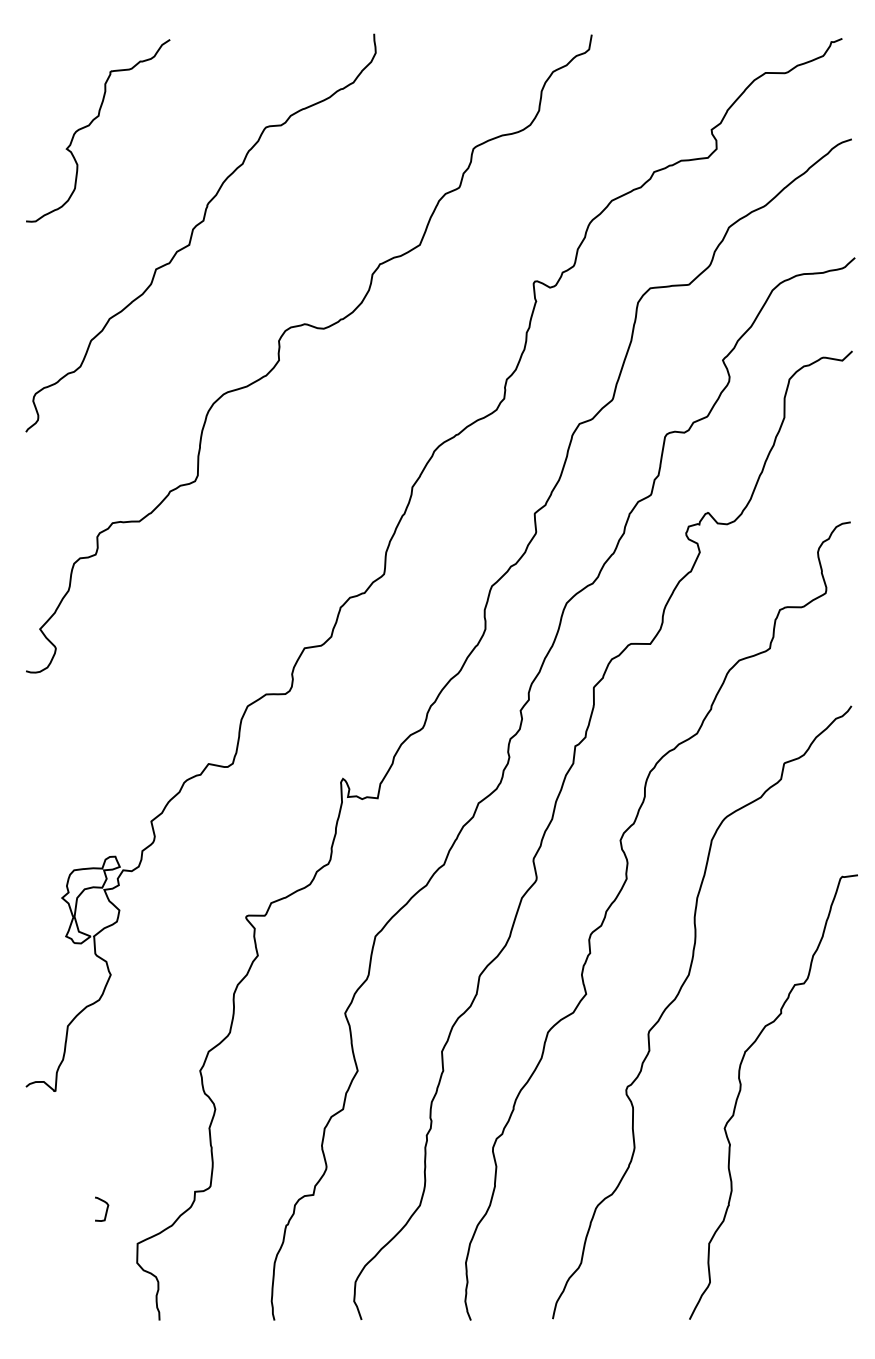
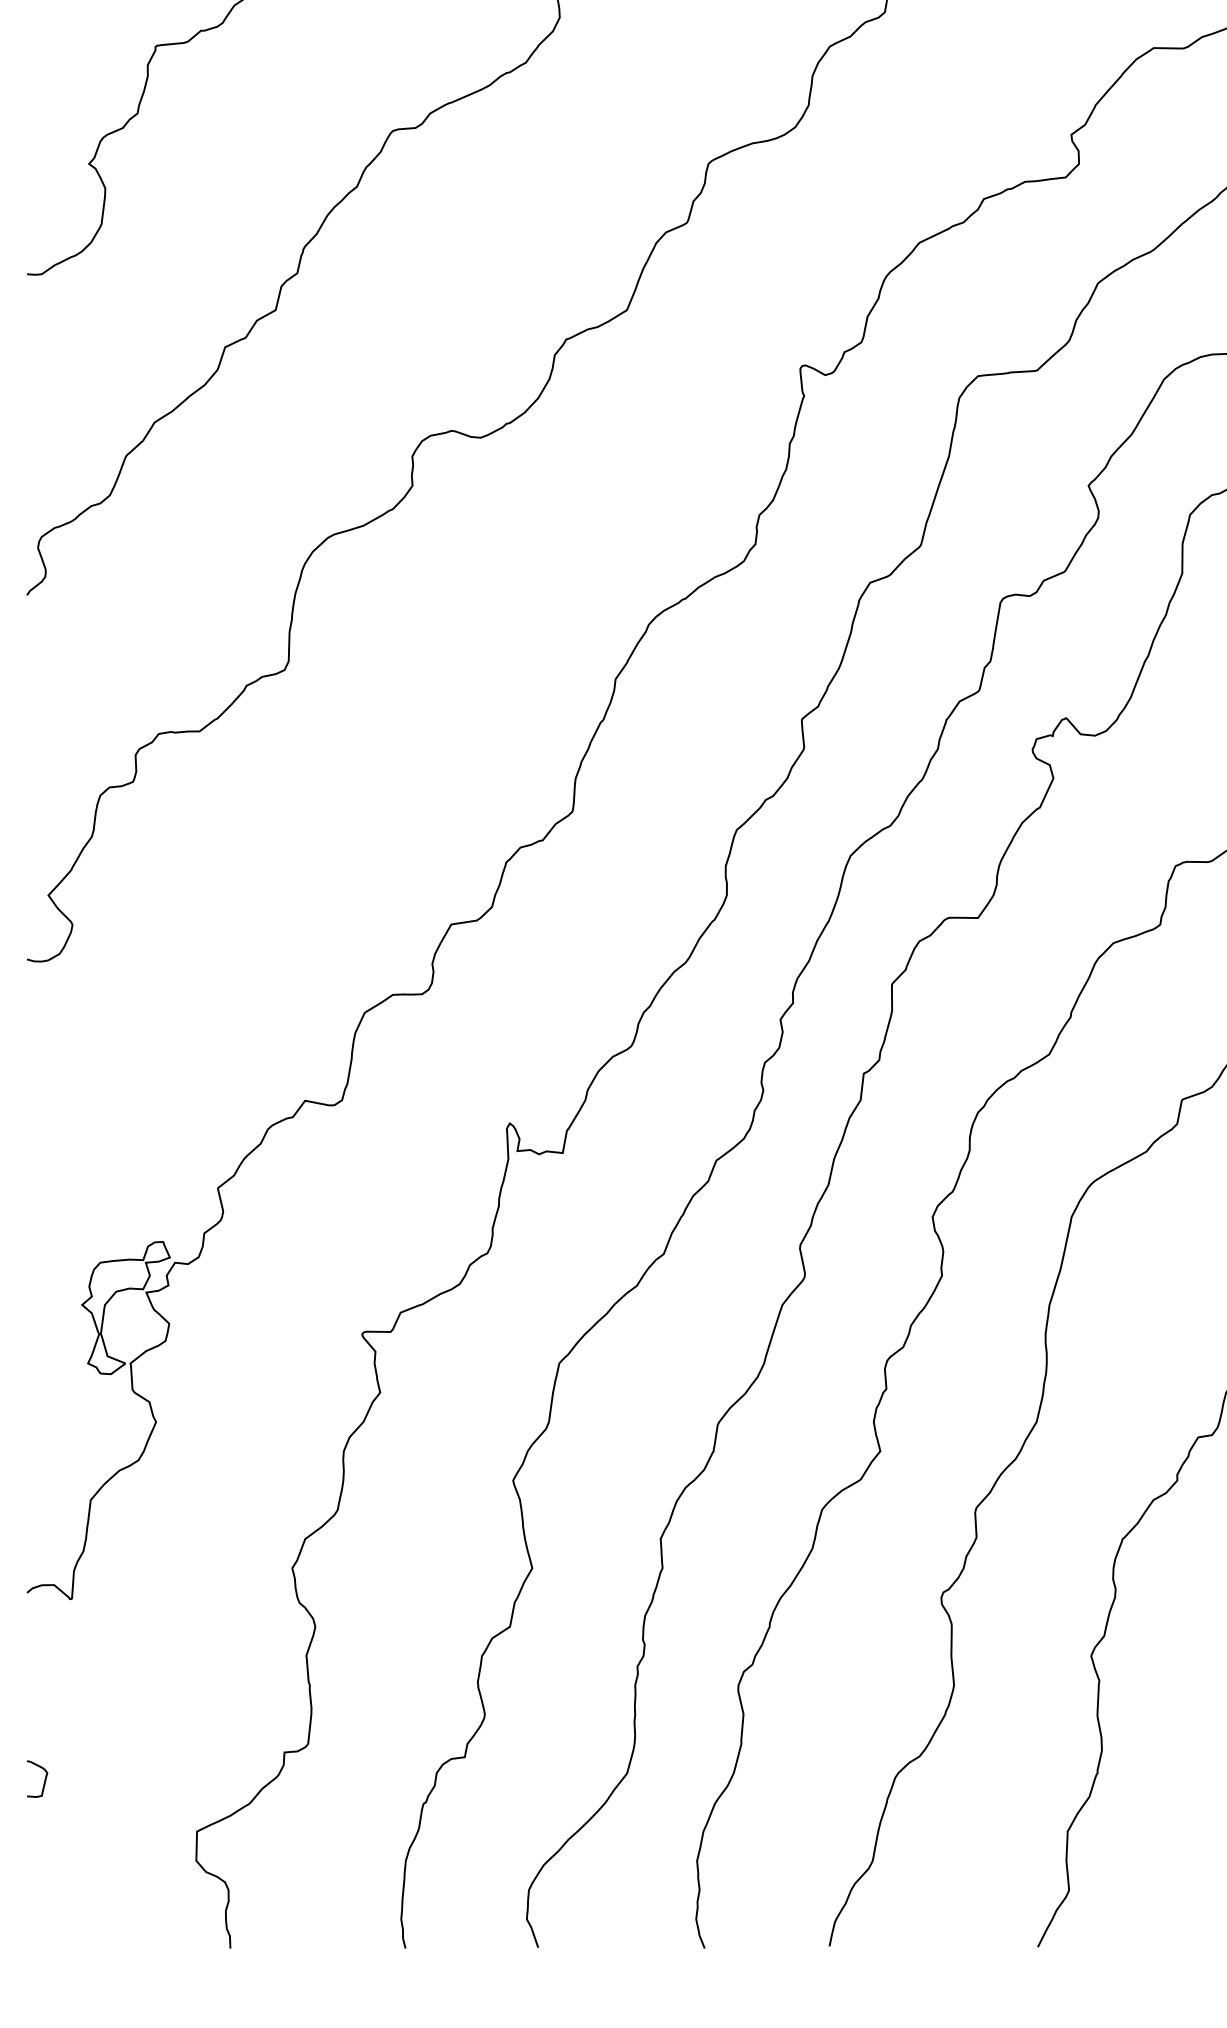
curve: (106, 1208) -> (44, 1777), moved

